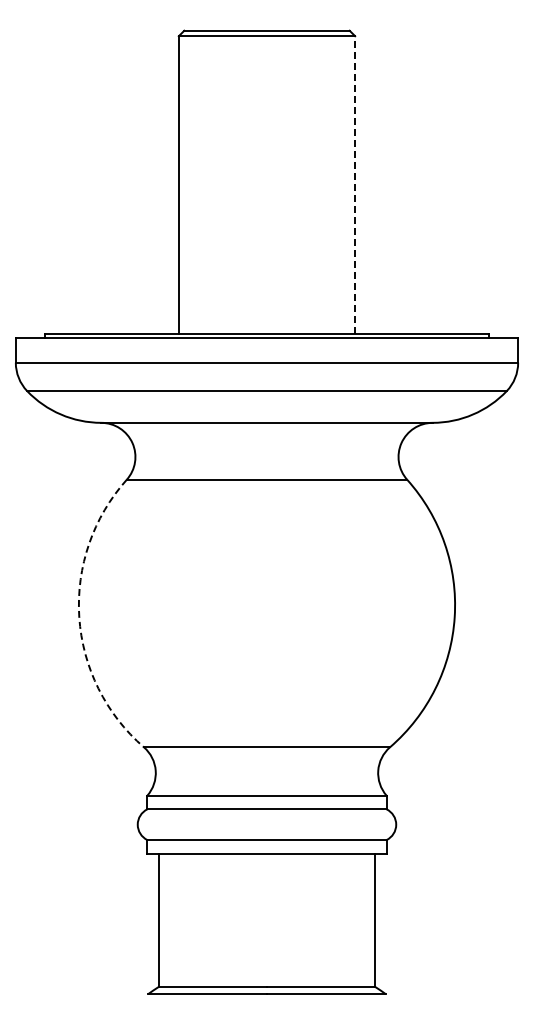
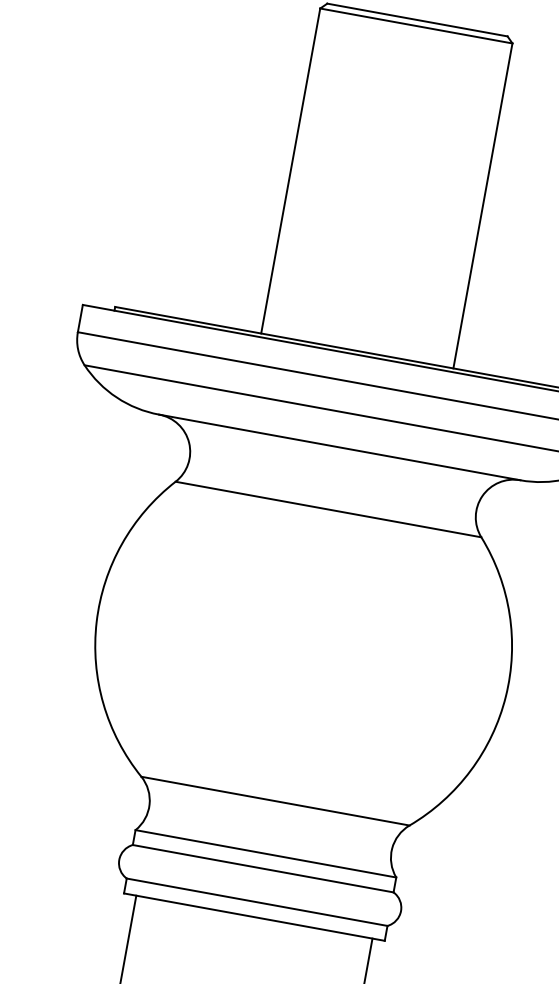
line: (355, 184) -> (483, 205), dashed -> solid
arc: (79, 617) -> (96, 622), dashed -> solid

